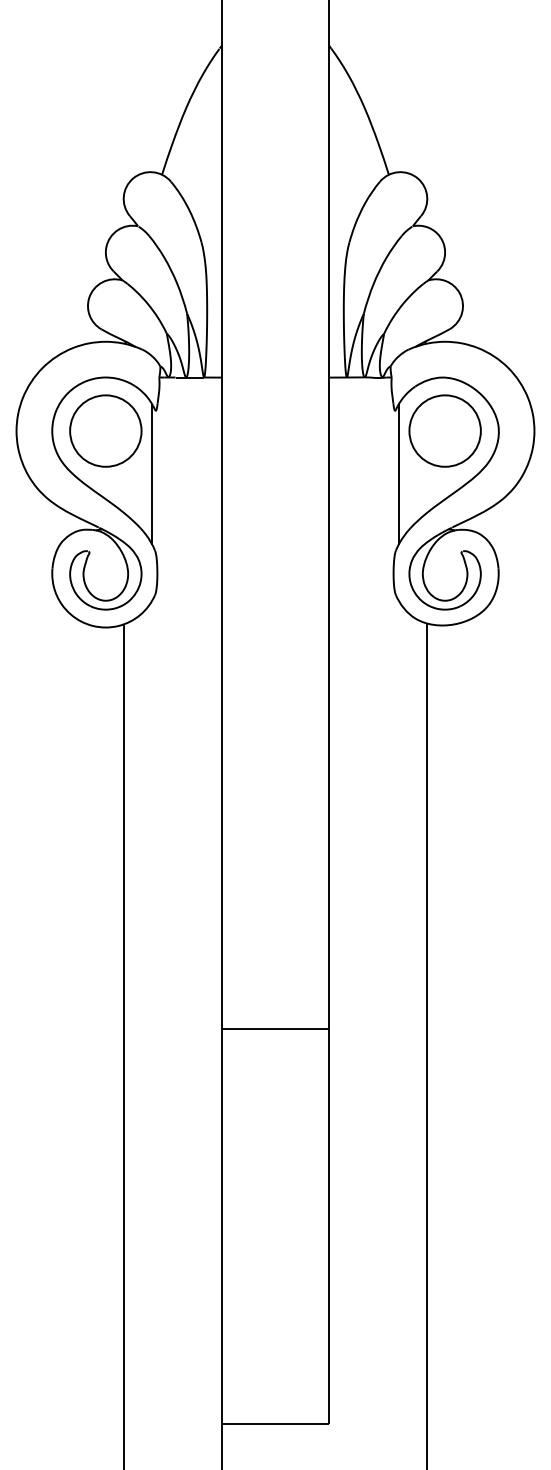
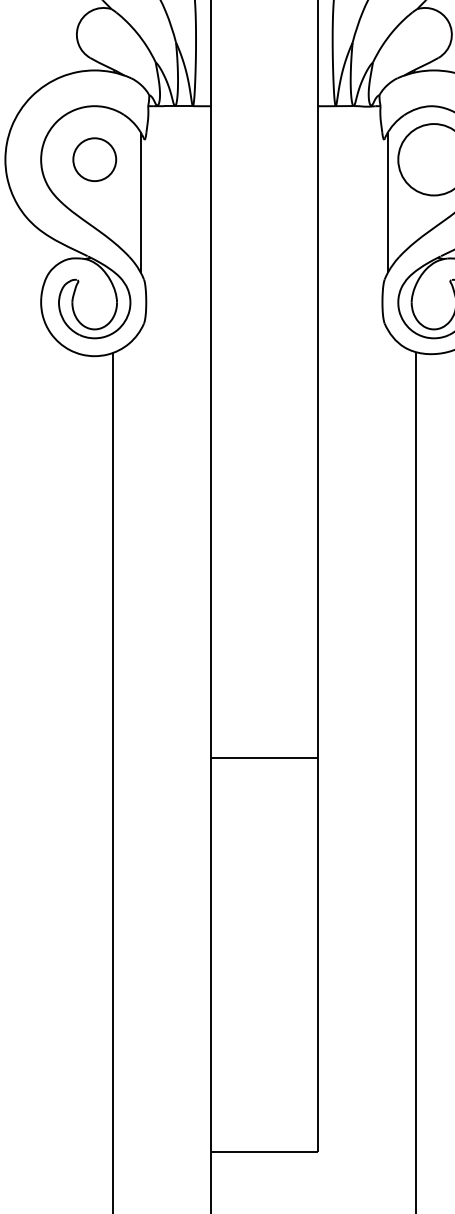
part: (105, 430) -> (94, 159), size x0.6

